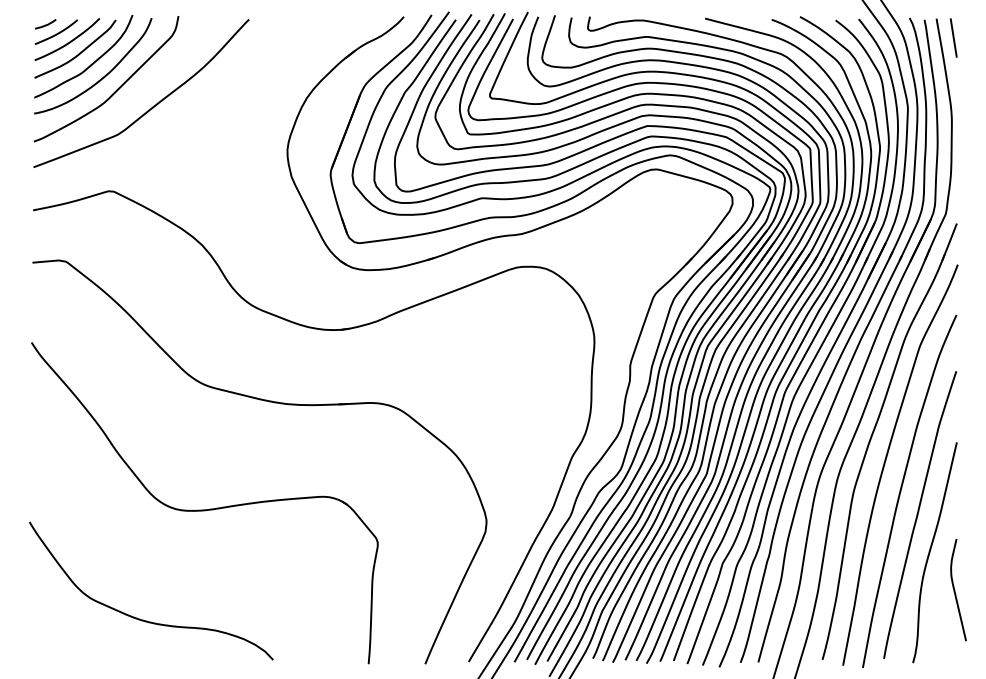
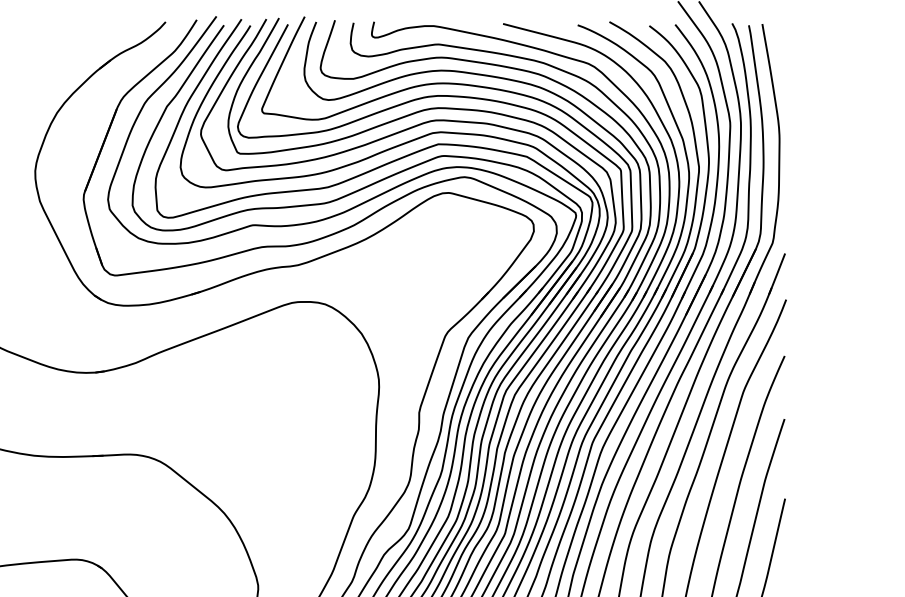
line: (953, 37) -> (781, 45), removed

